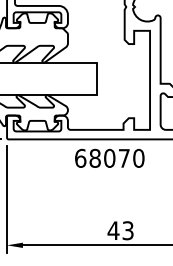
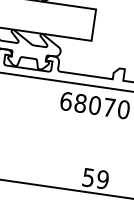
text: (120, 230) -> (95, 178), 43 -> 59

